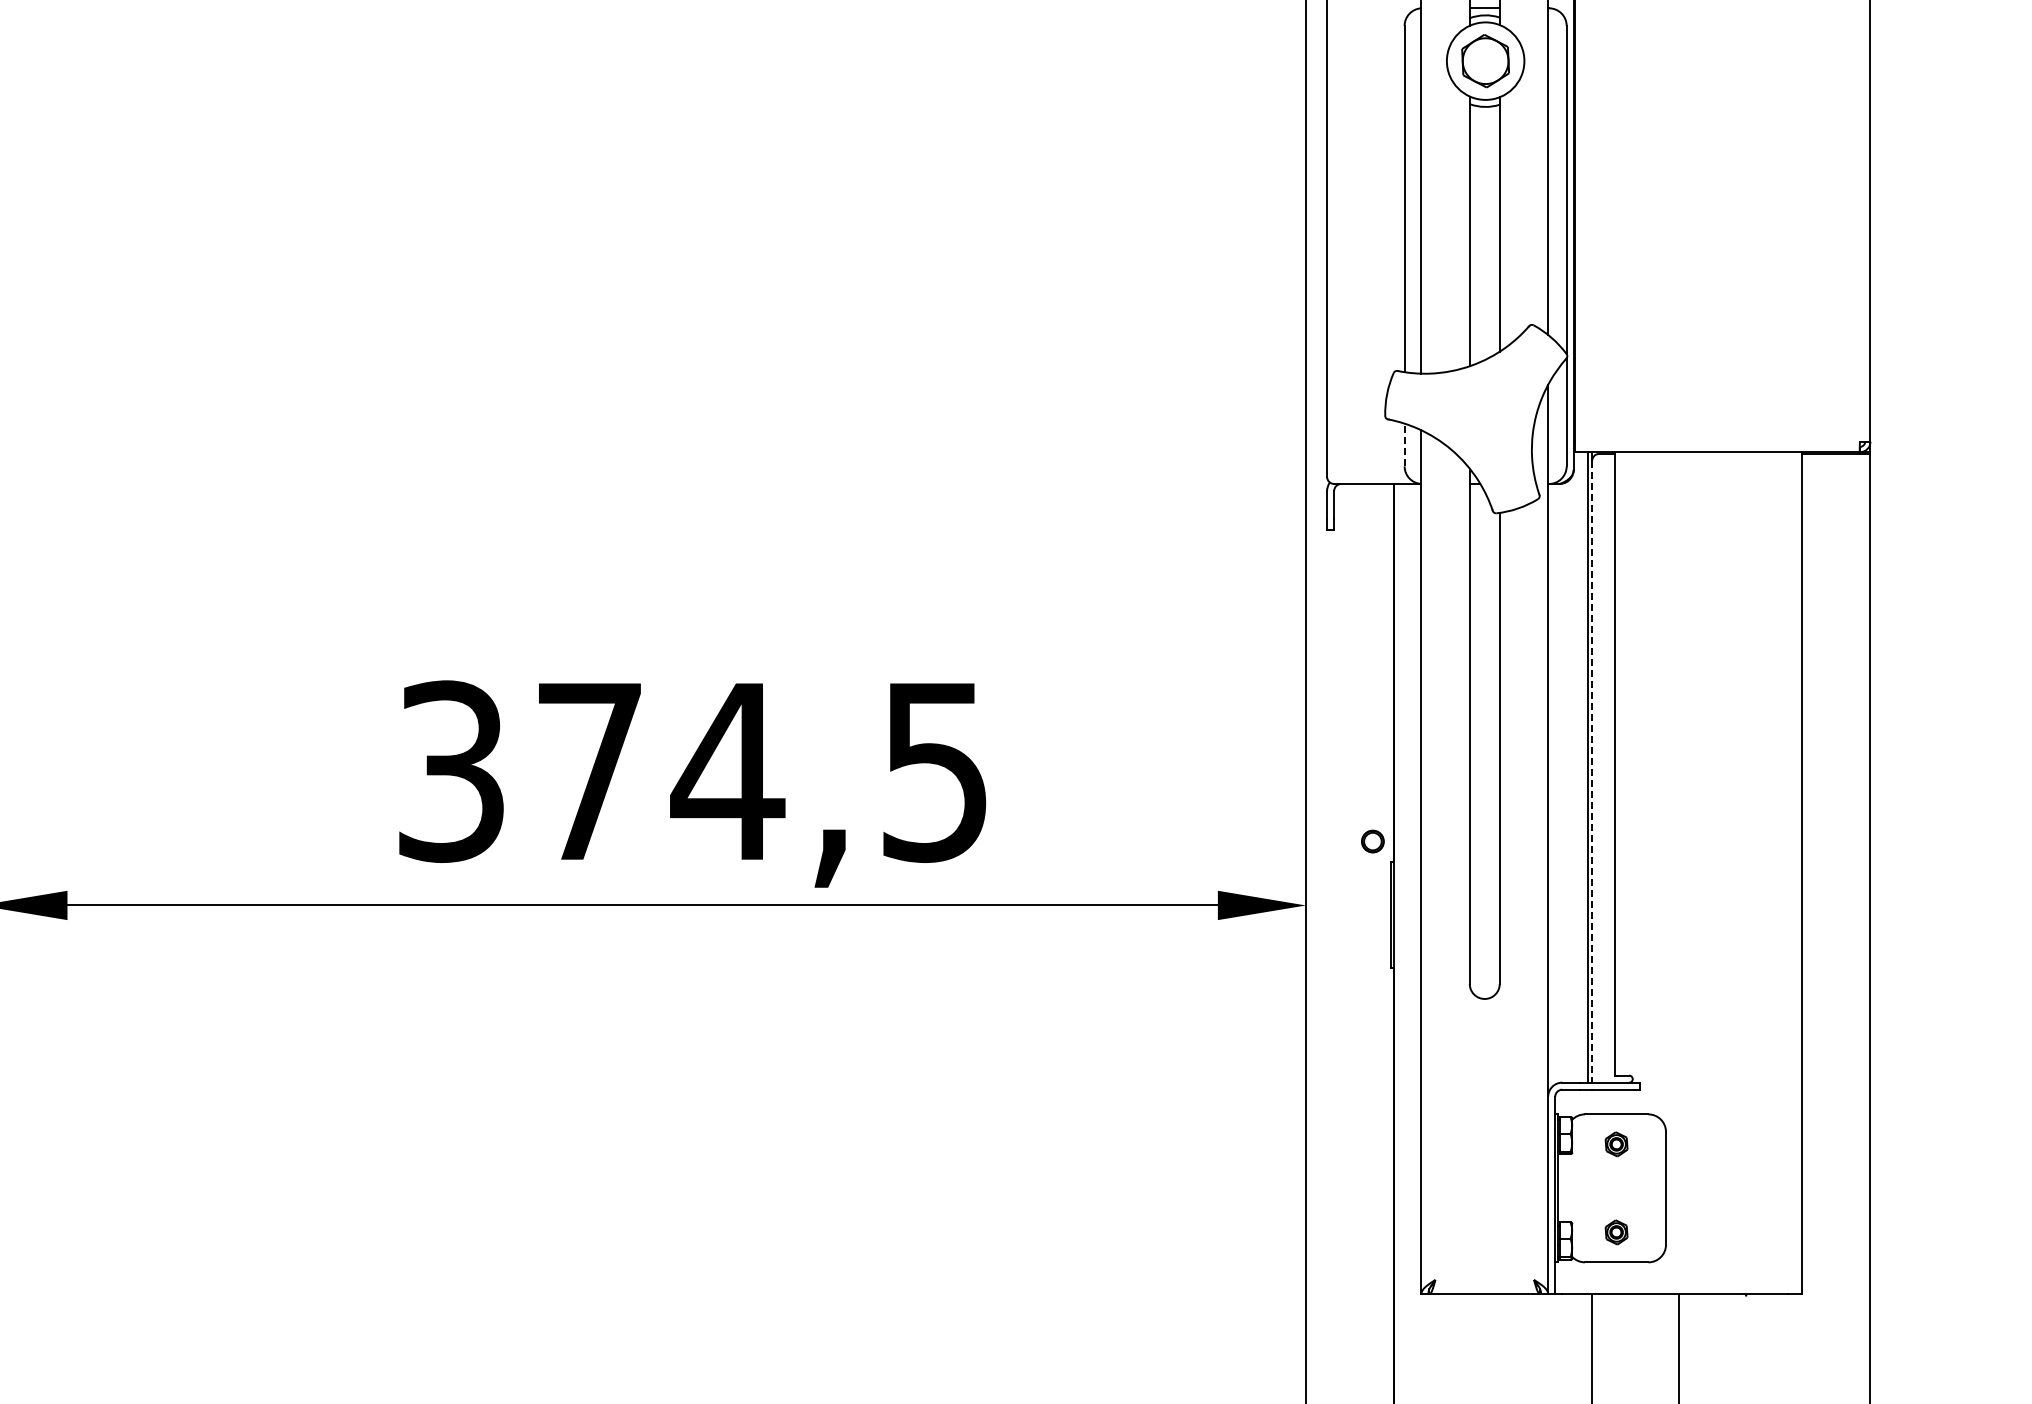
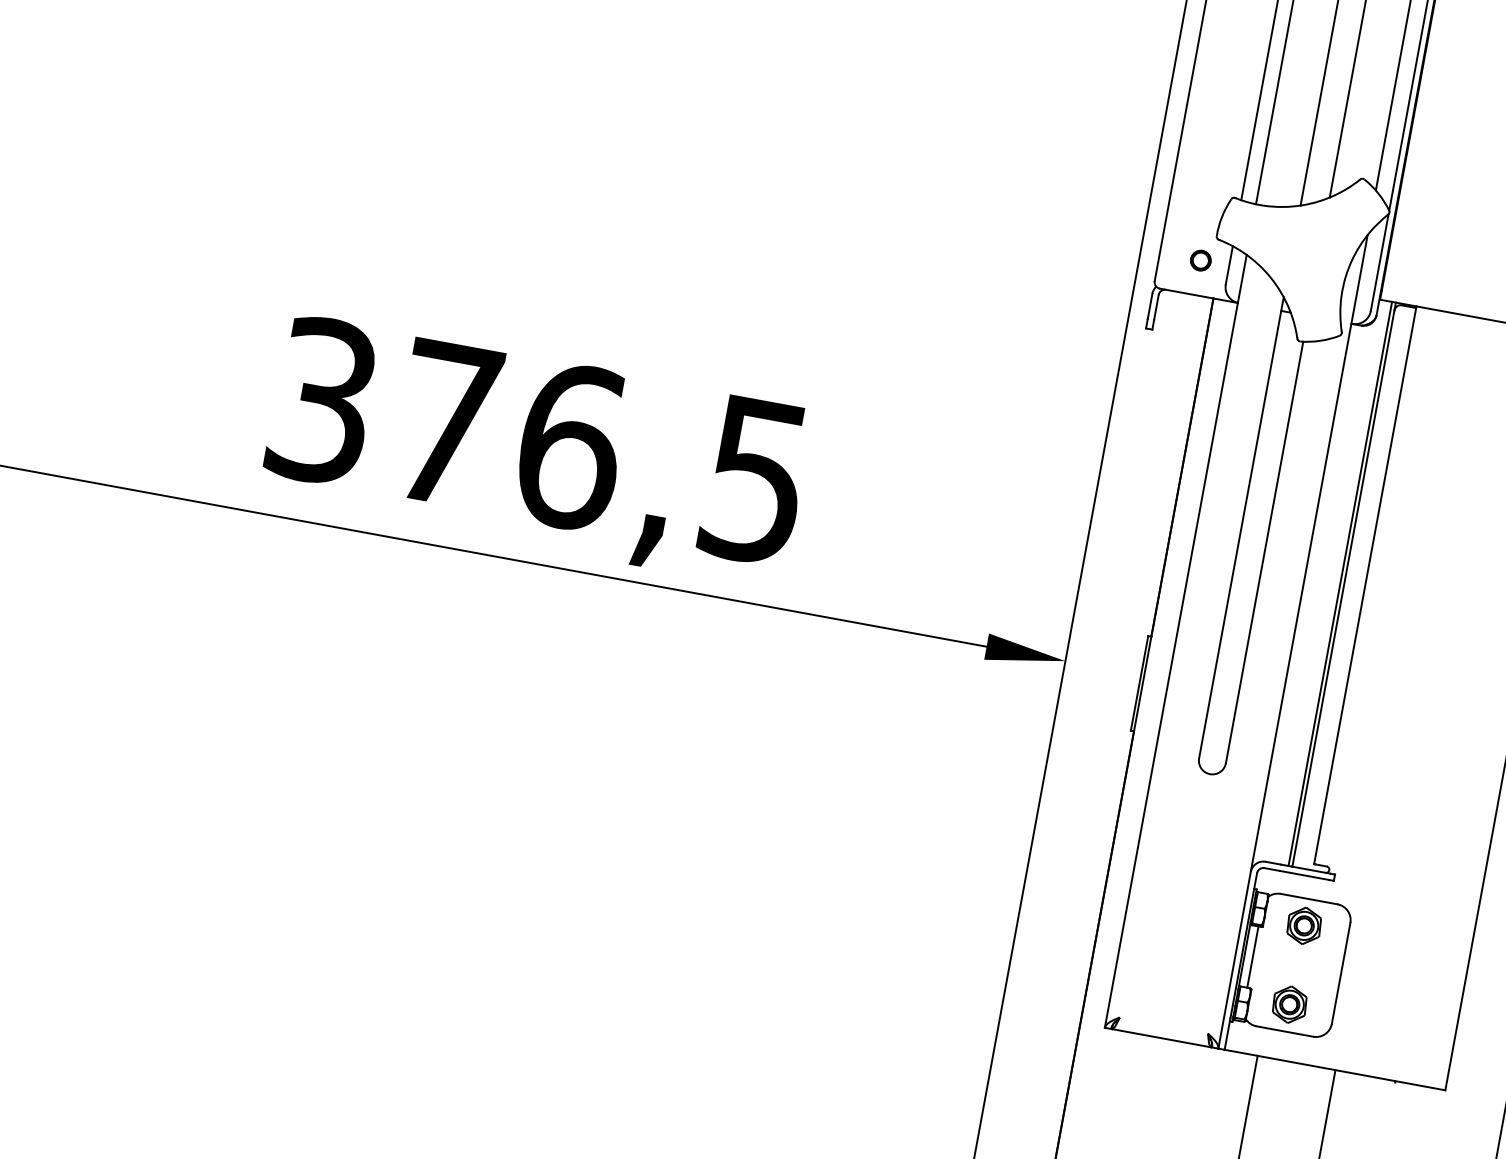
line: (1404, 444) -> (1229, 264), dashed -> solid
text: (727, 771) -> (569, 446), 374,5 -> 376,5
line: (1592, 771) -> (1343, 588), dashed -> solid
part: (1372, 841) -> (1200, 260), moved
part: (1616, 1144) -> (1304, 926), size x1.67
line: (1567, 1187) -> (1253, 956), added
part: (1616, 1232) -> (1289, 1004), size x1.67

